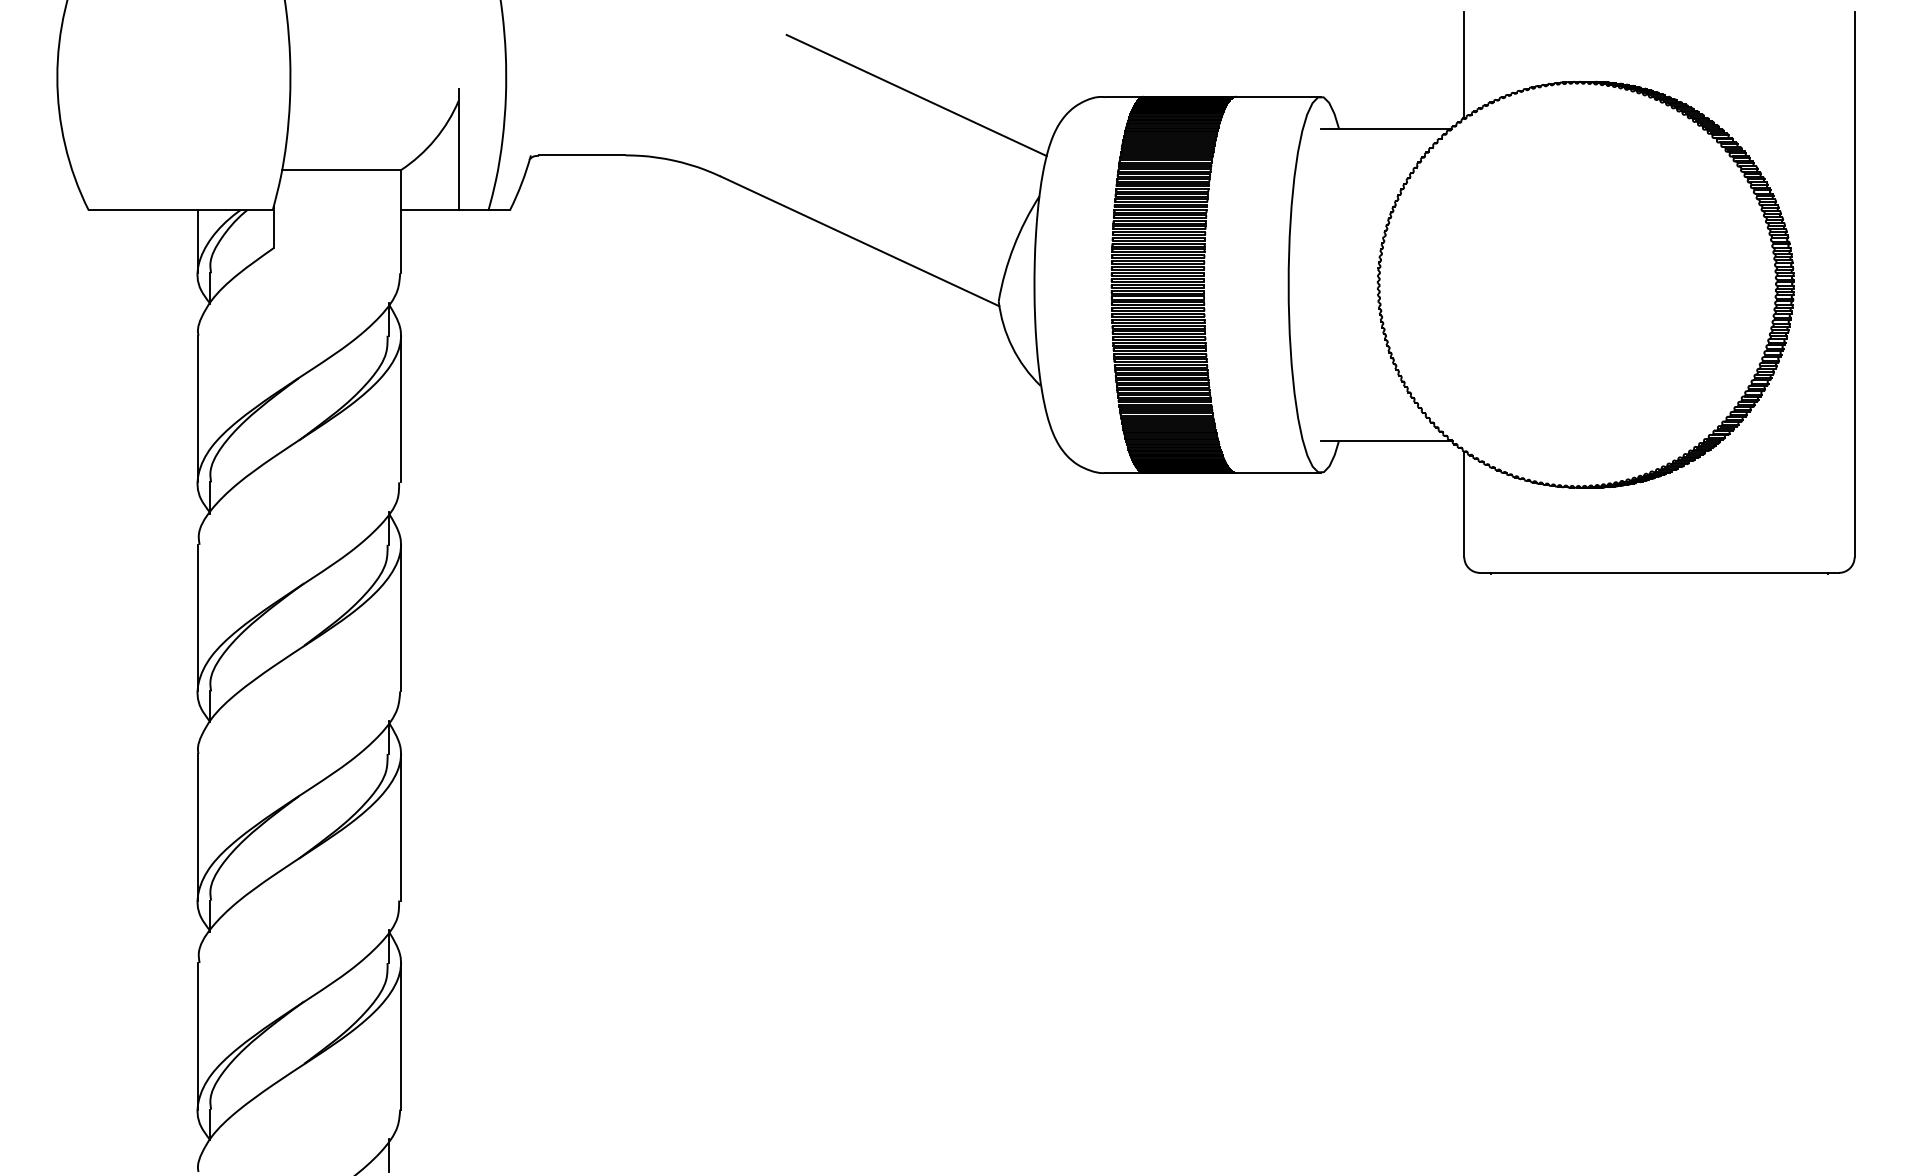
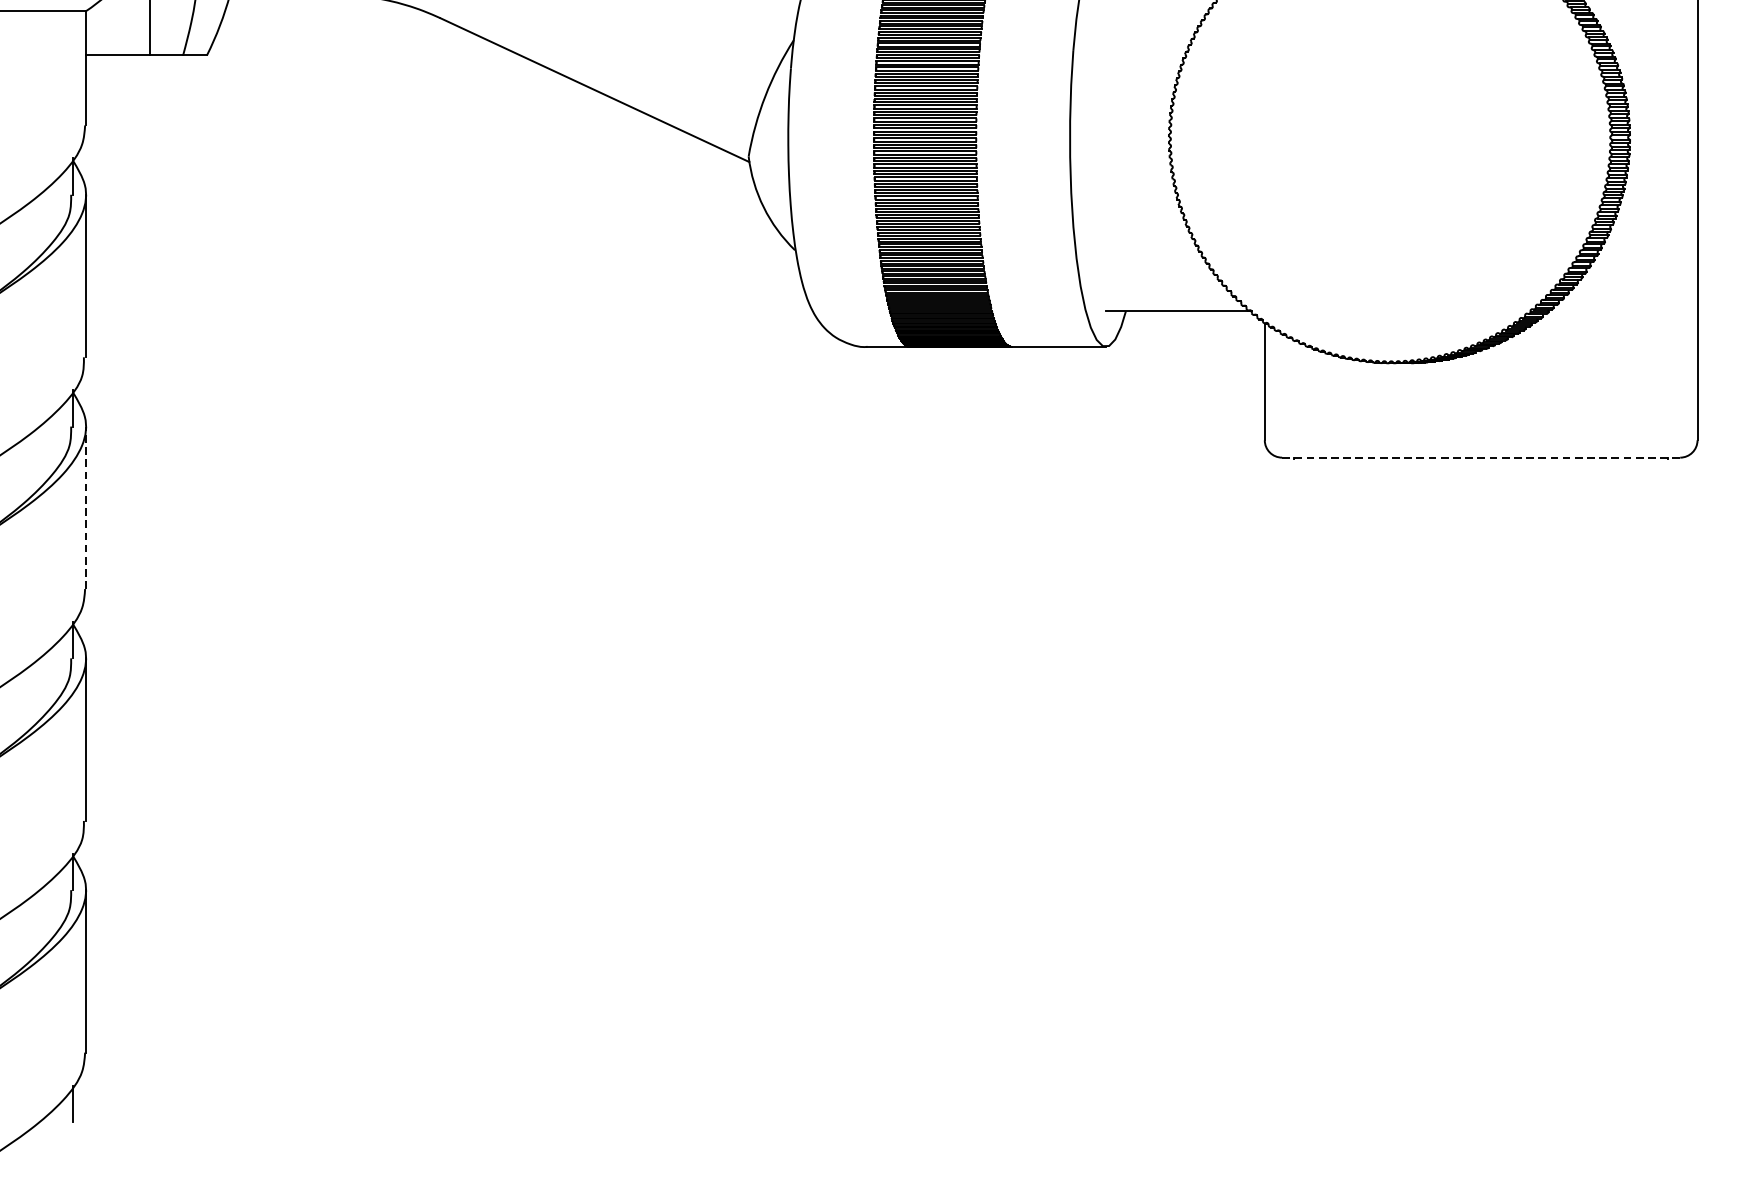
line: (1659, 572) -> (1481, 457), solid -> dashed
line: (400, 617) -> (85, 507), solid -> dashed

